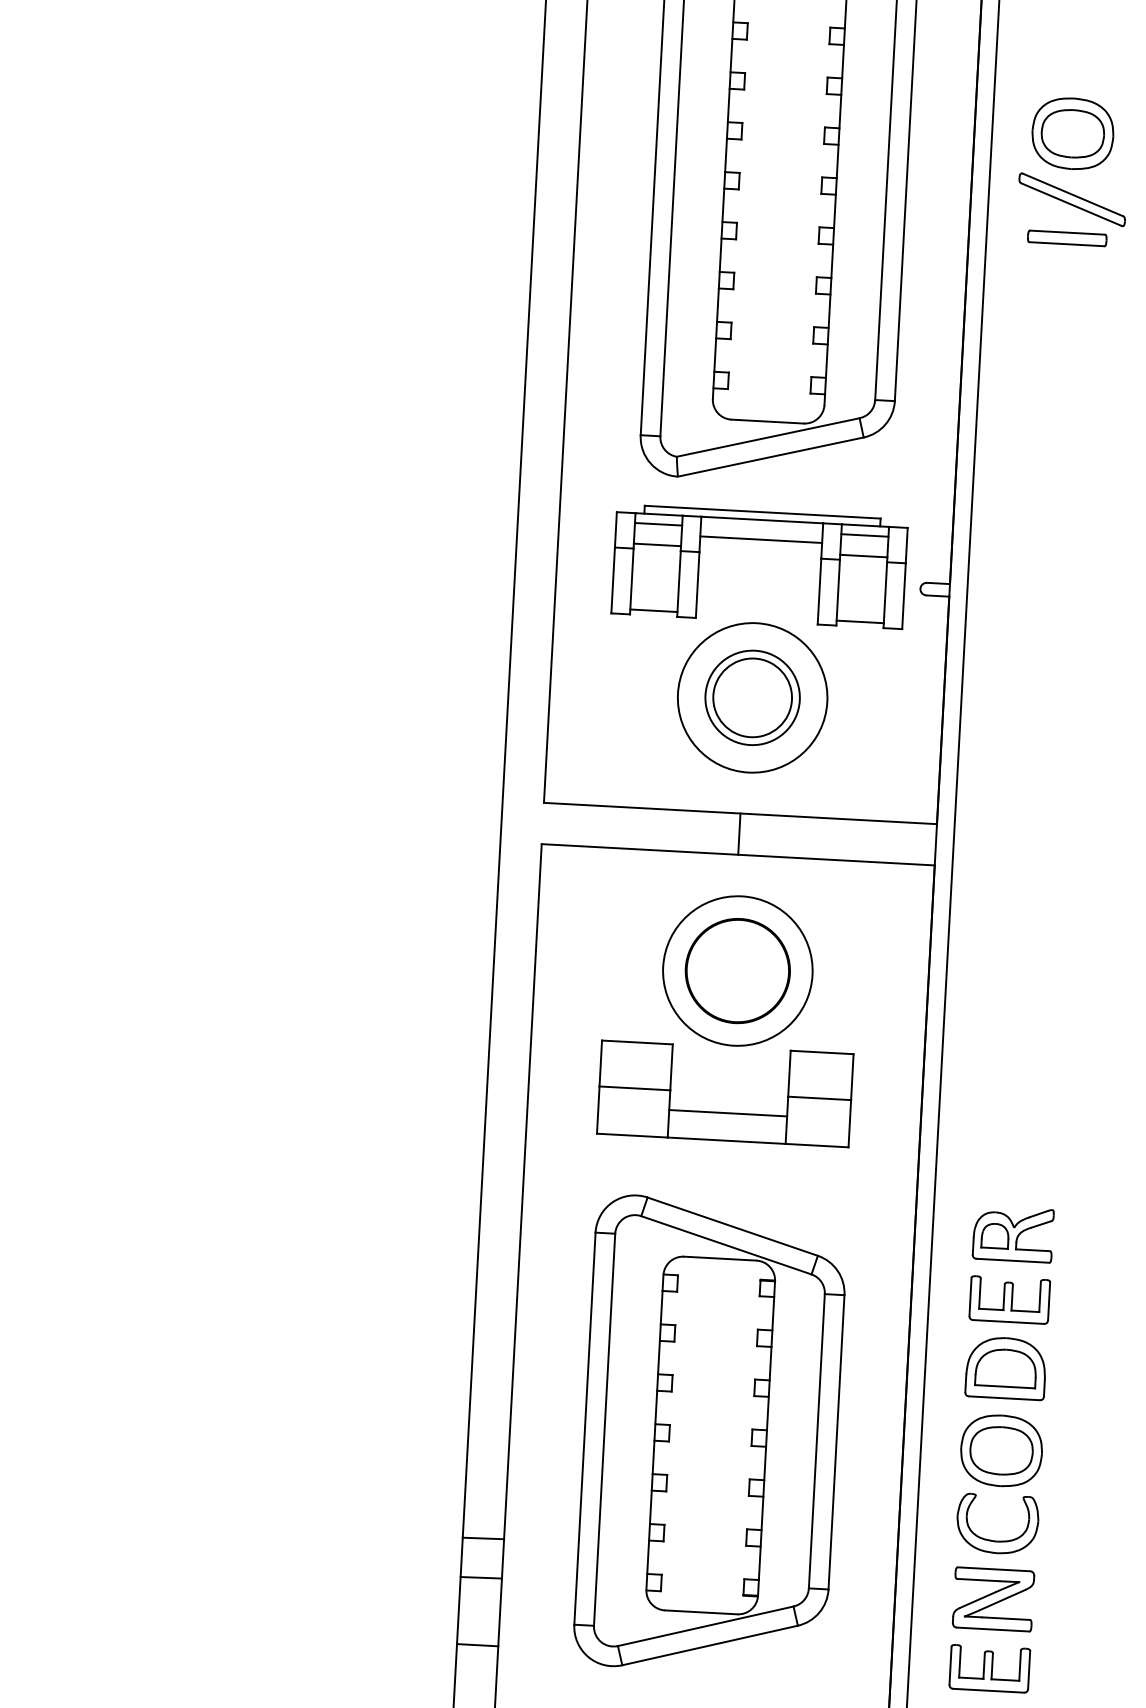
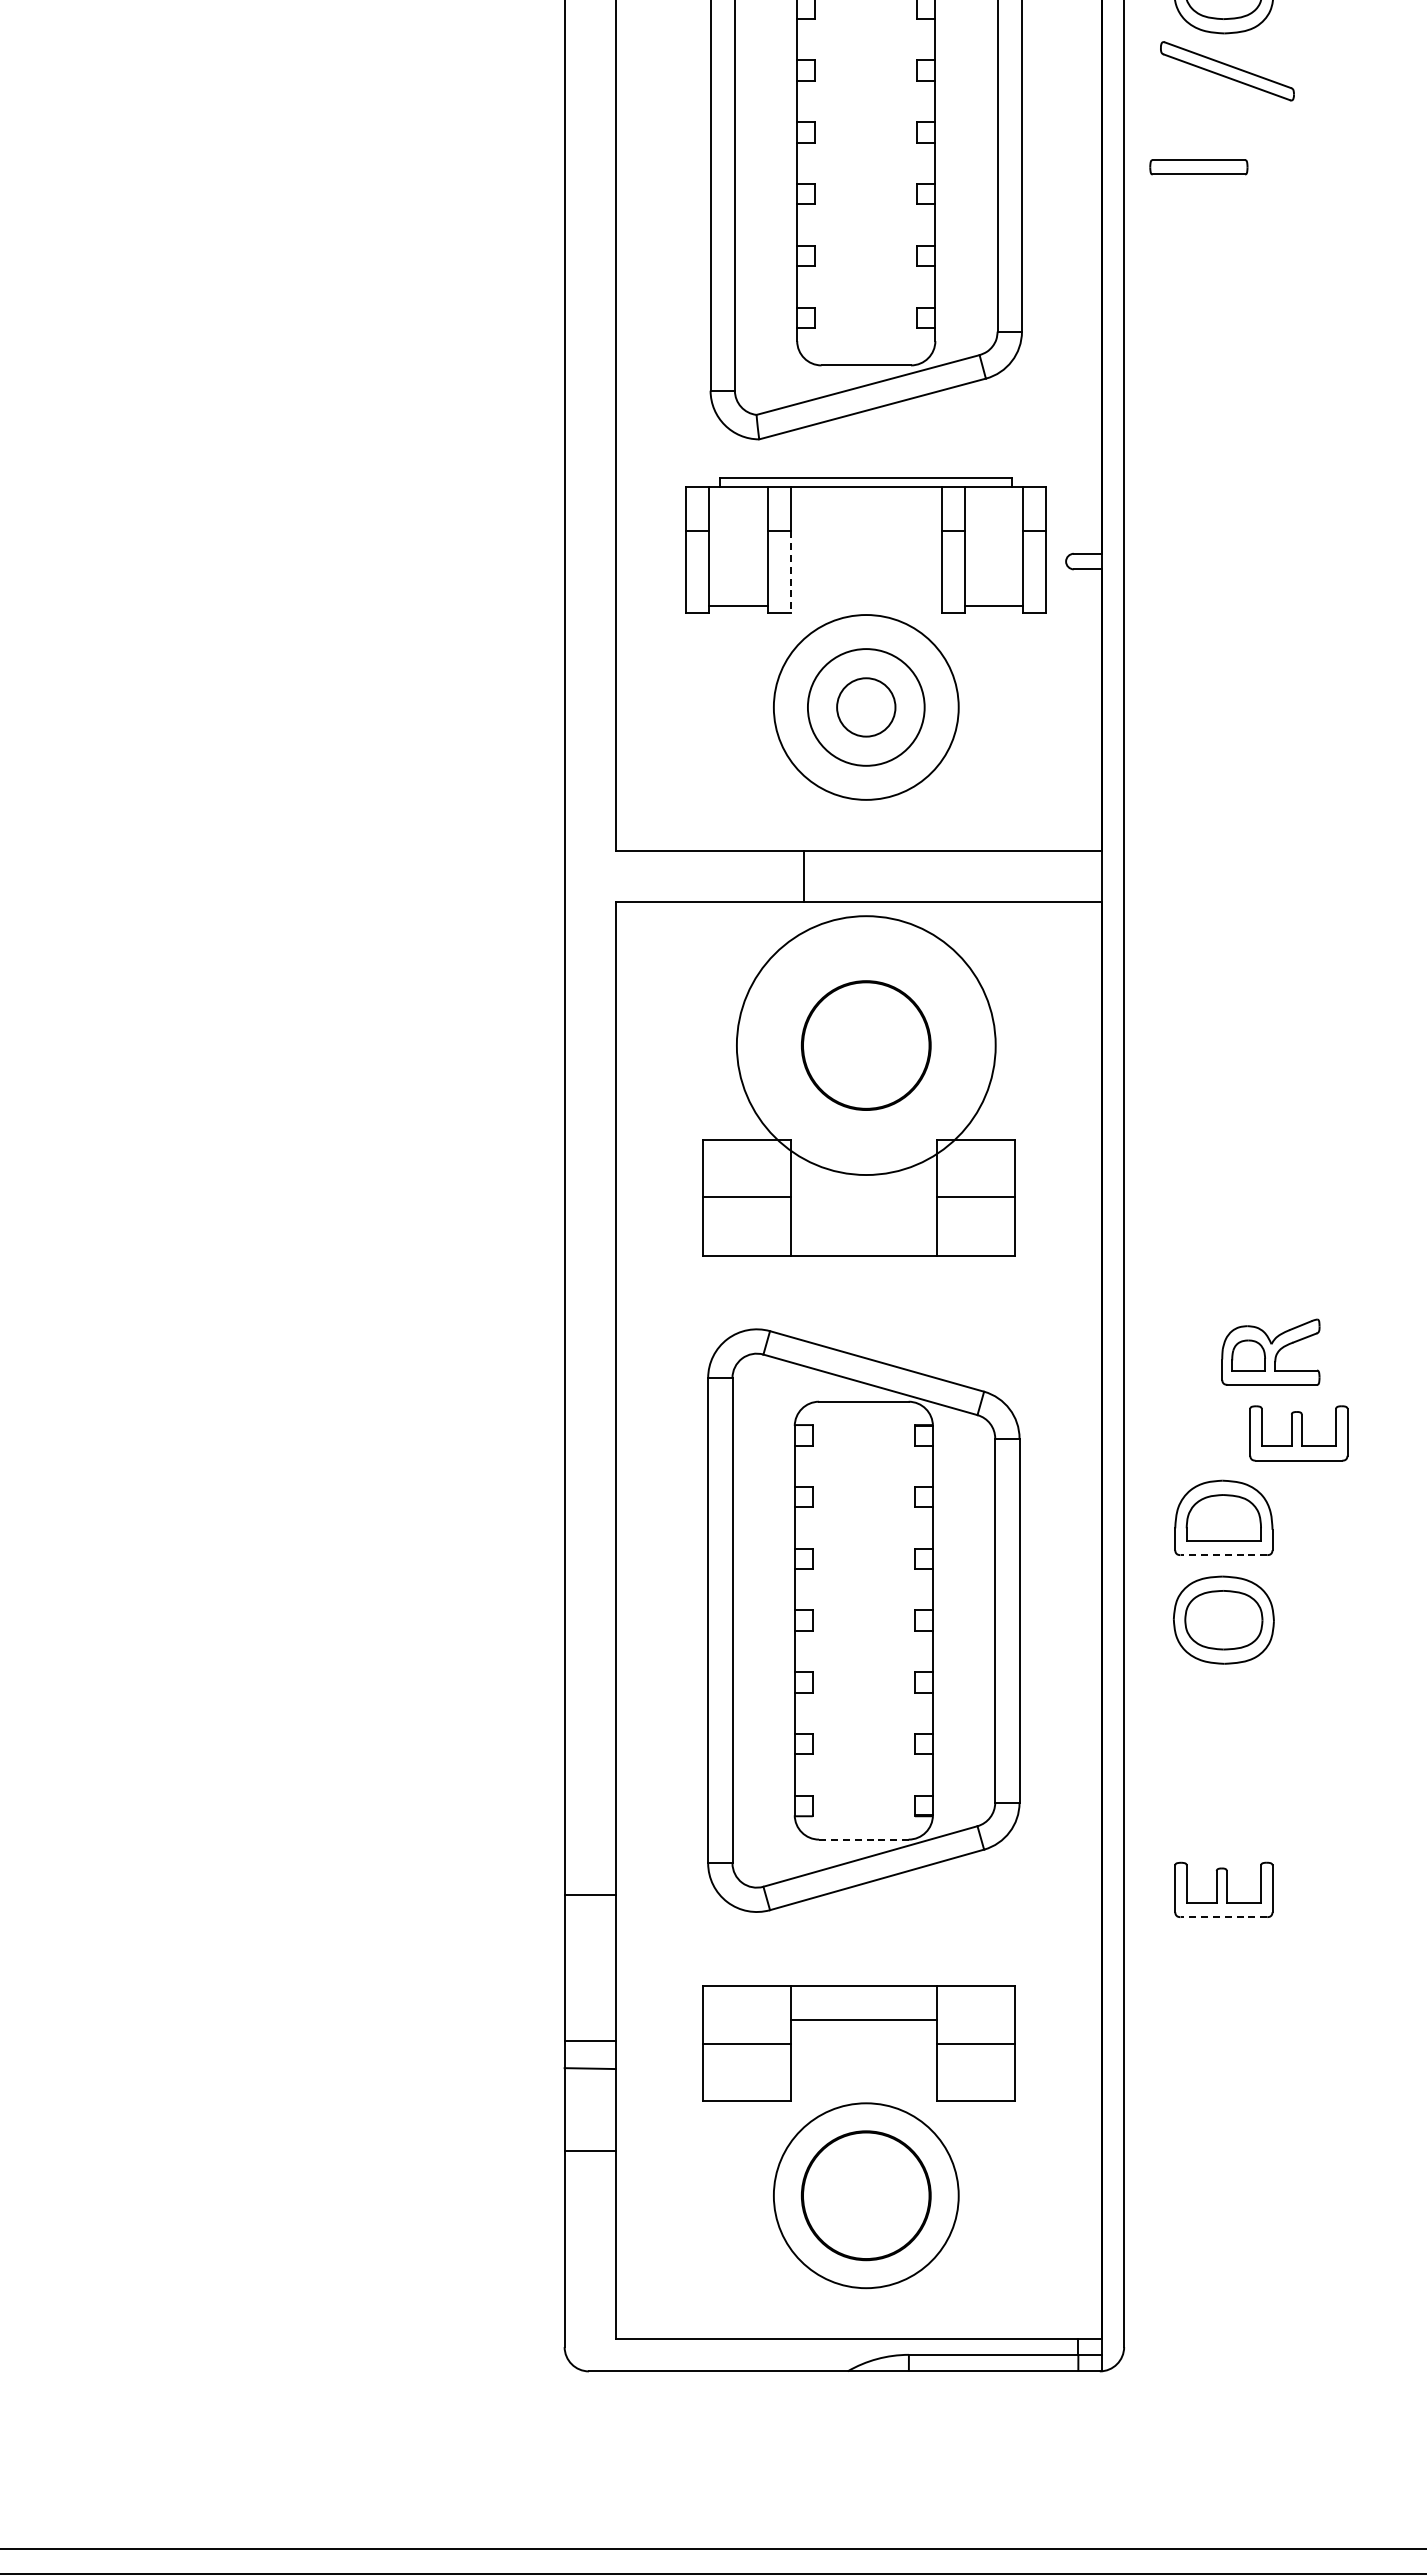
part: (1066, 238) -> (1198, 167), moved
line: (658, 524) -> (738, 499), removed
line: (864, 535) -> (993, 499), removed
line: (760, 539) -> (865, 511), removed
line: (657, 545) -> (738, 525), removed
line: (863, 556) -> (993, 525), removed
line: (697, 584) -> (790, 571), solid -> dashed
circle: (752, 697) -> (865, 707), size x0.6
line: (738, 834) -> (803, 876), moved
circle: (737, 970) -> (865, 1045), size x1.4
line: (727, 1113) -> (863, 1221), removed
part: (1013, 1233) -> (1270, 1351), moved
part: (1009, 1300) -> (1298, 1433), moved
line: (1004, 1398) -> (1223, 1555), solid -> dashed
line: (482, 1538) -> (589, 1762), removed
part: (996, 1540) -> (1223, 1731), removed
line: (480, 1577) -> (589, 1811), removed
part: (993, 1599) -> (1223, 1804), removed
line: (700, 1612) -> (863, 1839), solid -> dashed
line: (988, 1691) -> (1223, 1917), solid -> dashed

